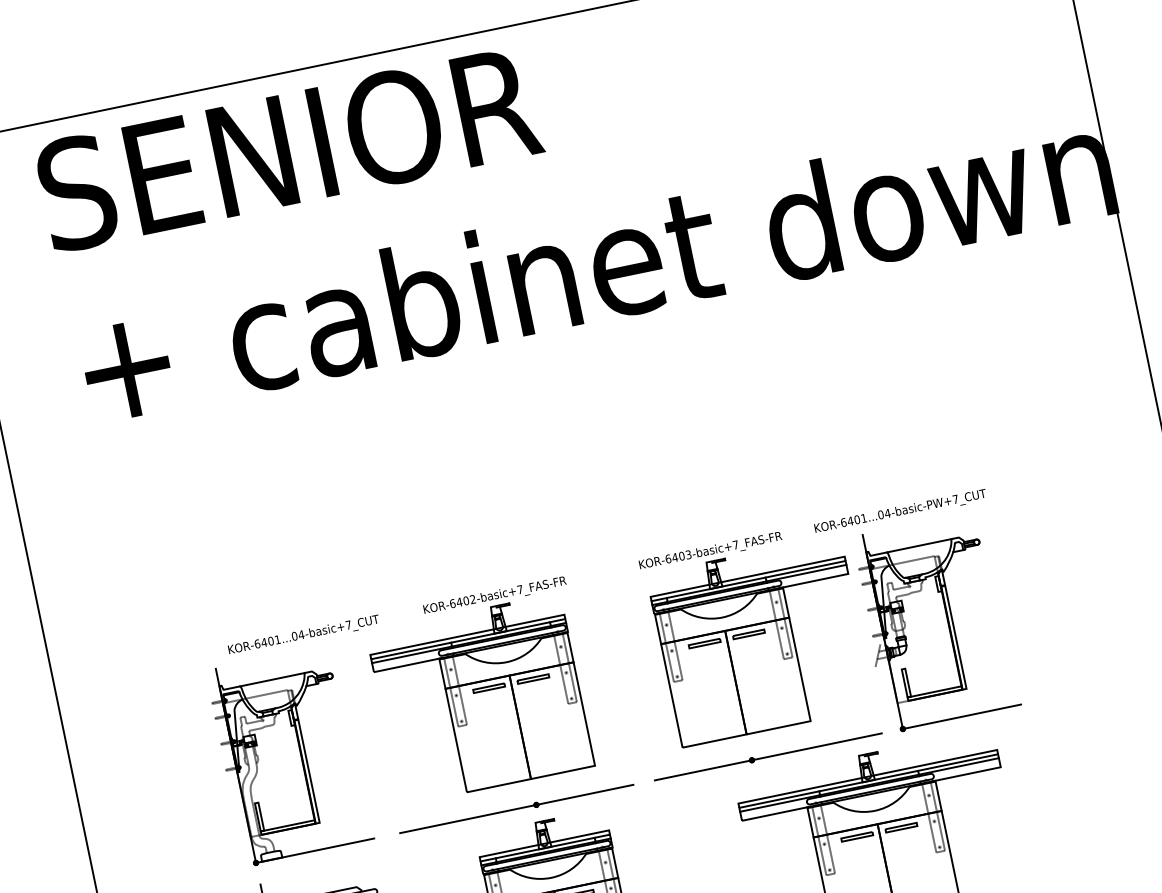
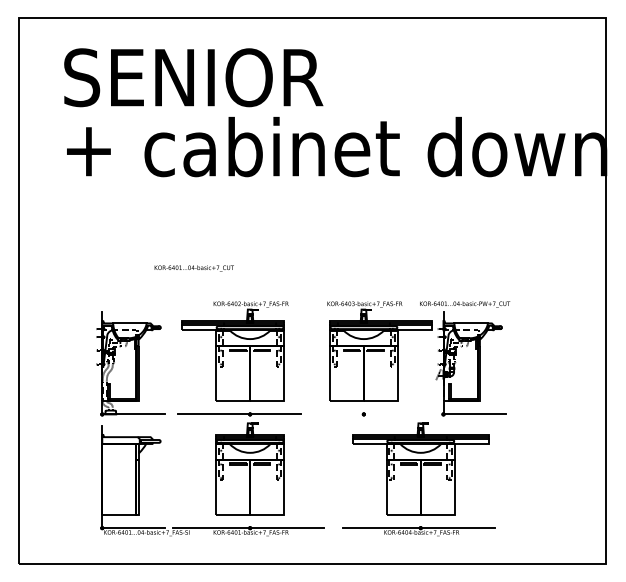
text: (288, 148) -> (193, 77), moved
text: (302, 636) -> (193, 268), moved
line: (768, 757) -> (372, 414), removed

